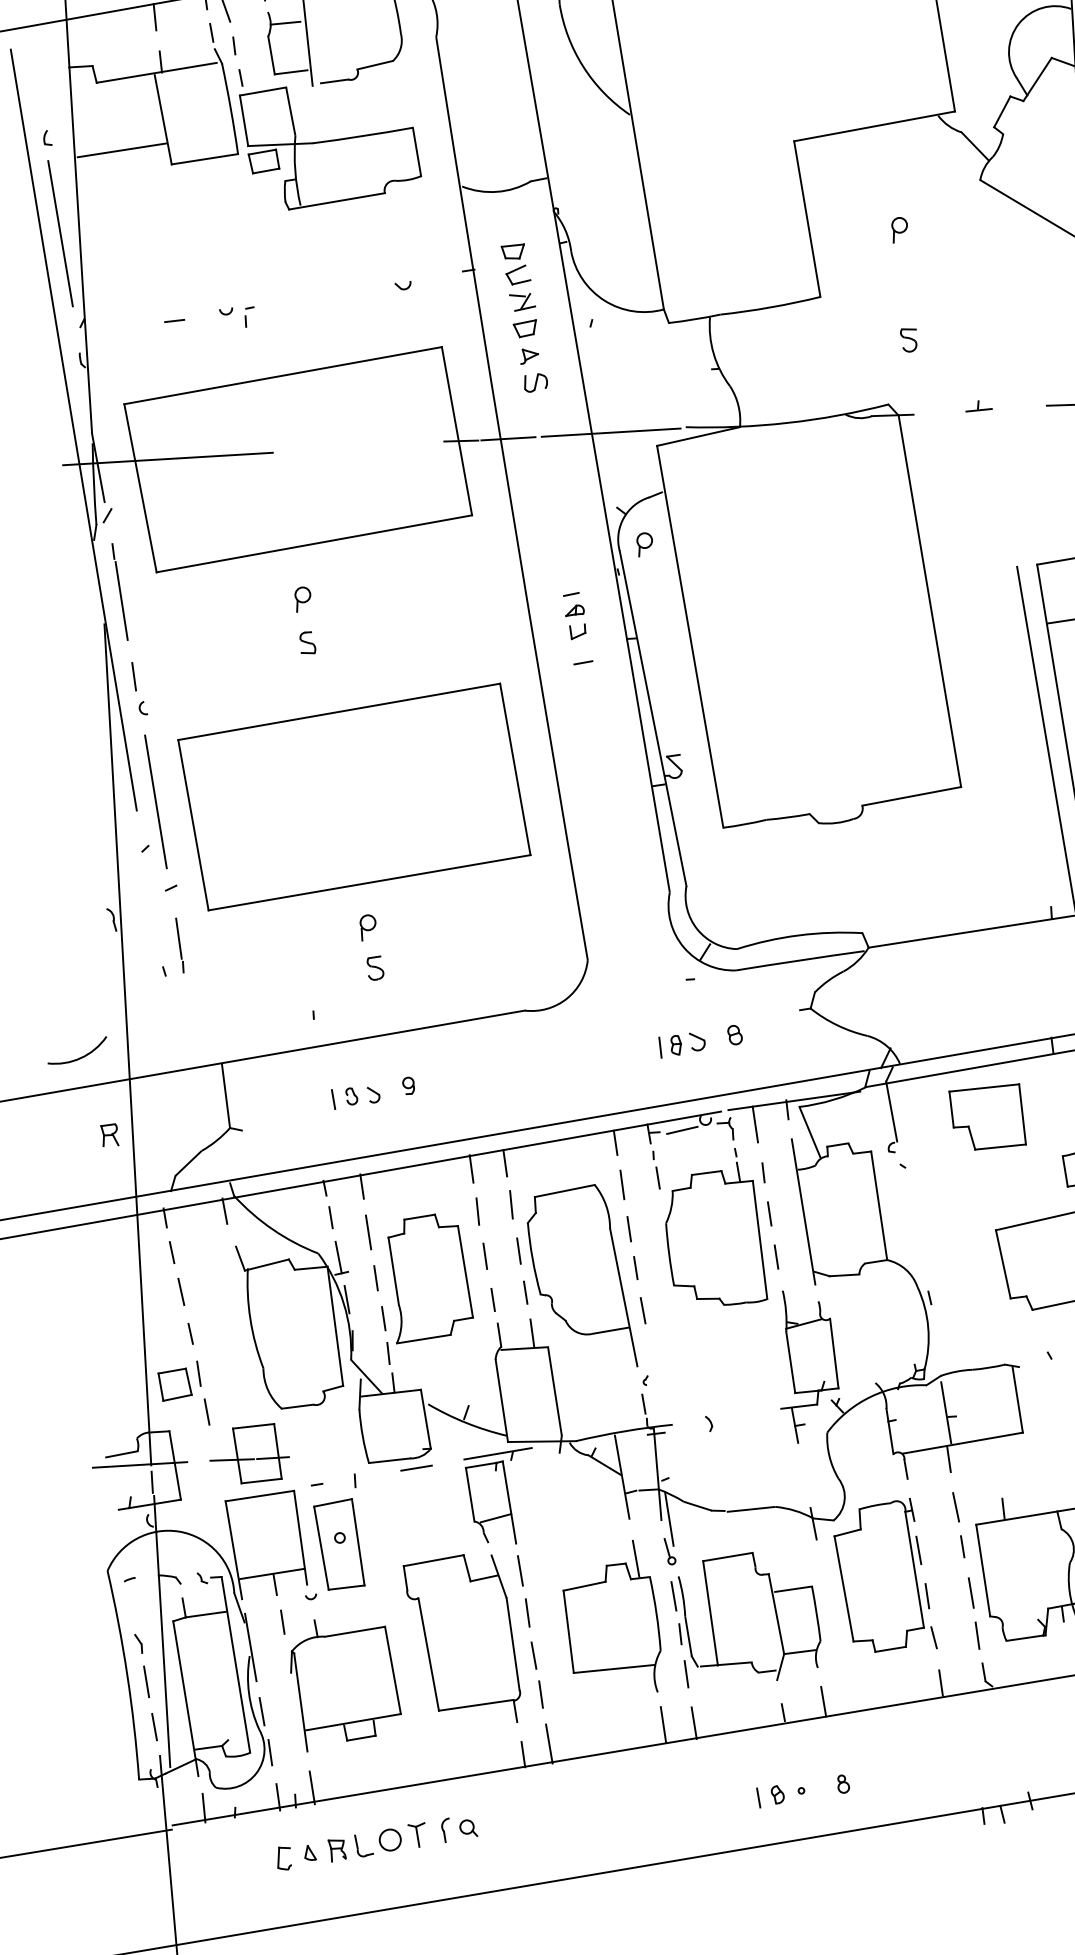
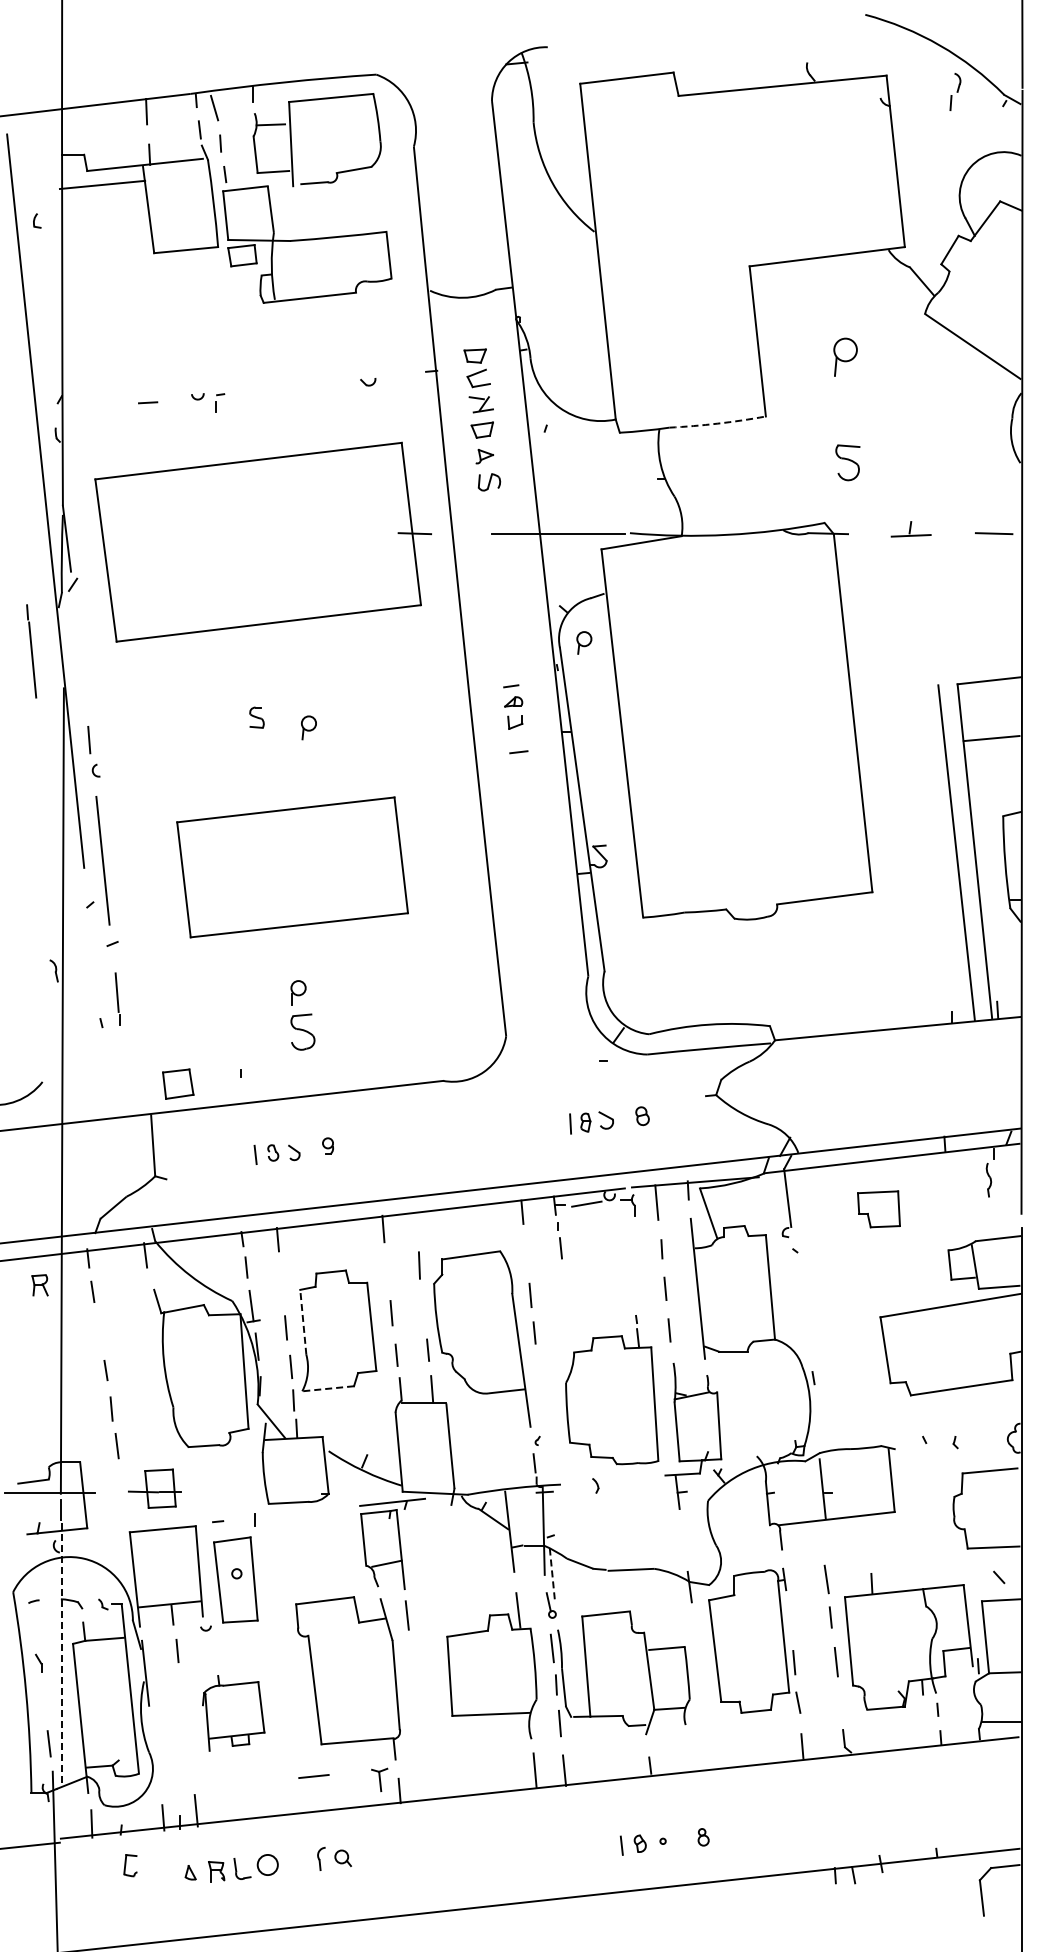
line: (121, 149) -> (102, 184), moved
part: (899, 229) -> (845, 356), size x1.6
line: (59, 234) -> (43, 313), removed
arc: (770, 307) -> (717, 423), solid -> dashed
part: (908, 339) -> (847, 462), size x1.6
part: (978, 405) -> (910, 529), size x1.6
line: (507, 439) -> (459, 534), removed
line: (167, 459) -> (133, 534), removed
line: (119, 592) -> (31, 651), moved
part: (302, 599) -> (308, 727), moved
part: (354, 797) -> (292, 867), size x0.7
part: (375, 967) -> (303, 1031), size x1.6
part: (987, 1117) -> (878, 1209), size x0.6
part: (109, 1135) -> (39, 1285), moved
line: (504, 1163) -> (415, 1225), removed
line: (622, 1184) -> (526, 1252), removed
line: (477, 1211) -> (386, 1269), removed
part: (715, 1228) -> (612, 1390), moved
line: (368, 1232) -> (281, 1283), removed
line: (518, 1251) -> (423, 1310), removed
line: (393, 1271) -> (303, 1322), solid -> dashed
line: (181, 1291) -> (99, 1329), removed
line: (642, 1310) -> (538, 1373), removed
line: (424, 1338) -> (328, 1388), solid -> dashed
part: (175, 1384) -> (178, 1083), moved
part: (248, 1454) -> (154, 1488), size x0.7
line: (948, 1459) -> (822, 1533), removed
line: (416, 1468) -> (313, 1776), moved
line: (669, 1519) -> (552, 1574), solid -> dashed
line: (918, 1550) -> (788, 1618), removed
line: (527, 1612) -> (411, 1655), removed
line: (161, 1632) -> (61, 1653), solid -> dashed
line: (977, 1634) -> (839, 1702), removed
line: (532, 1655) -> (414, 1696), removed
line: (145, 1681) -> (43, 1699), removed
part: (345, 1684) -> (233, 1713), size x0.6
line: (540, 1694) -> (419, 1734), removed
line: (822, 1701) -> (688, 1757), removed
line: (261, 1712) -> (152, 1735), removed
line: (549, 1744) -> (425, 1782), removed
line: (270, 1752) -> (158, 1774), removed
part: (416, 1834) -> (379, 1779), moved
part: (284, 1858) -> (130, 1865), moved

